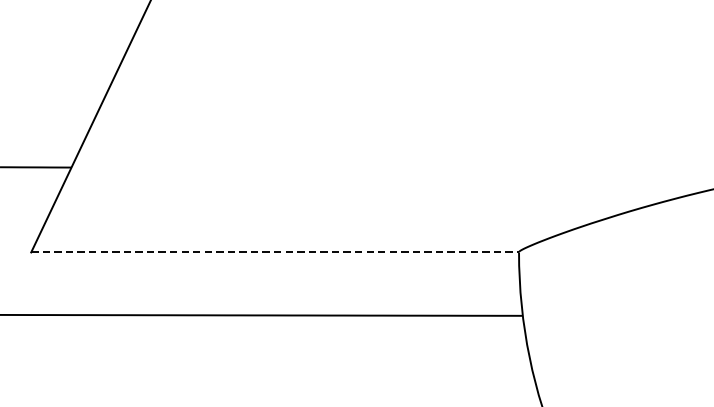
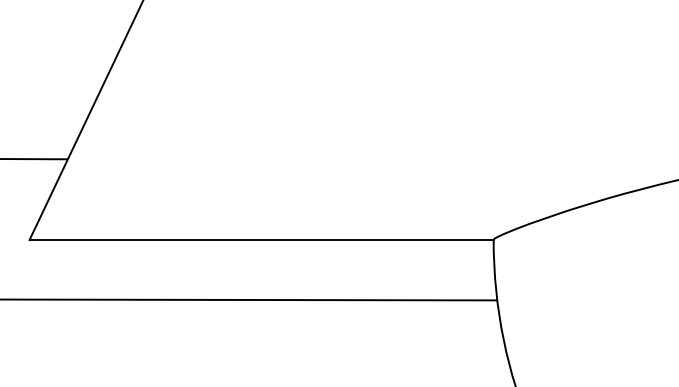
line: (276, 252) -> (262, 240), dashed -> solid

